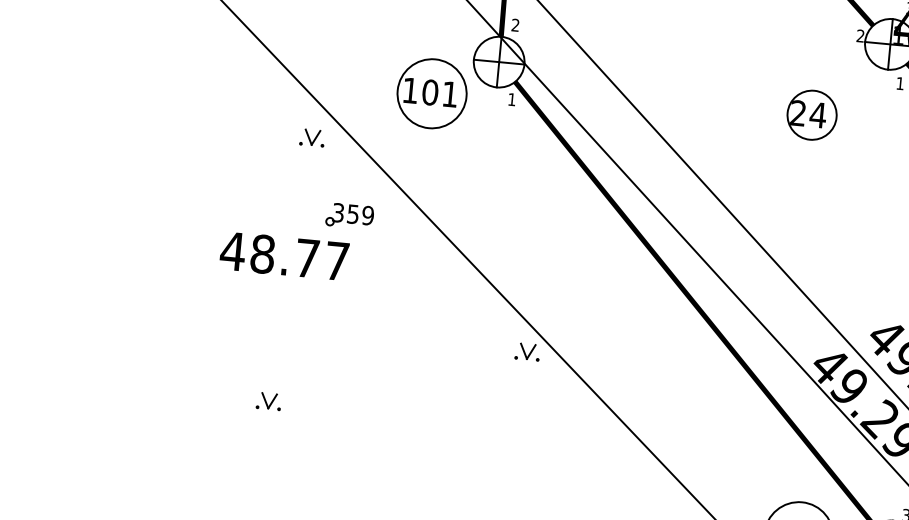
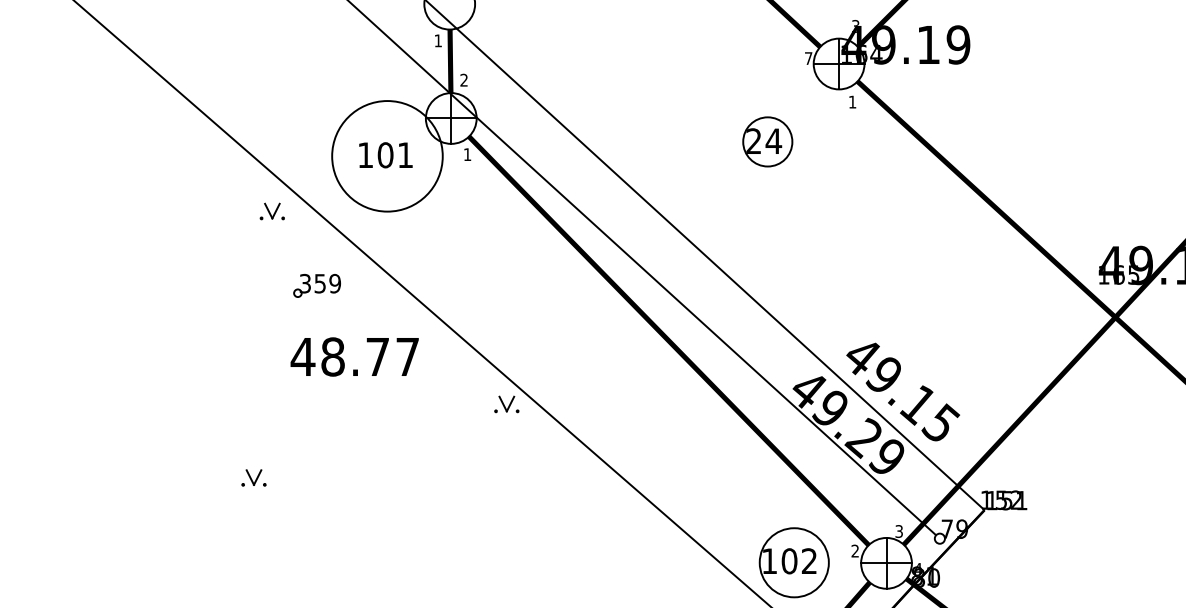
text: (860, 36) -> (808, 58), 2 -> 7
circle: (432, 92) -> (387, 155), size x1.6
text: (284, 255) -> (354, 356), moved

